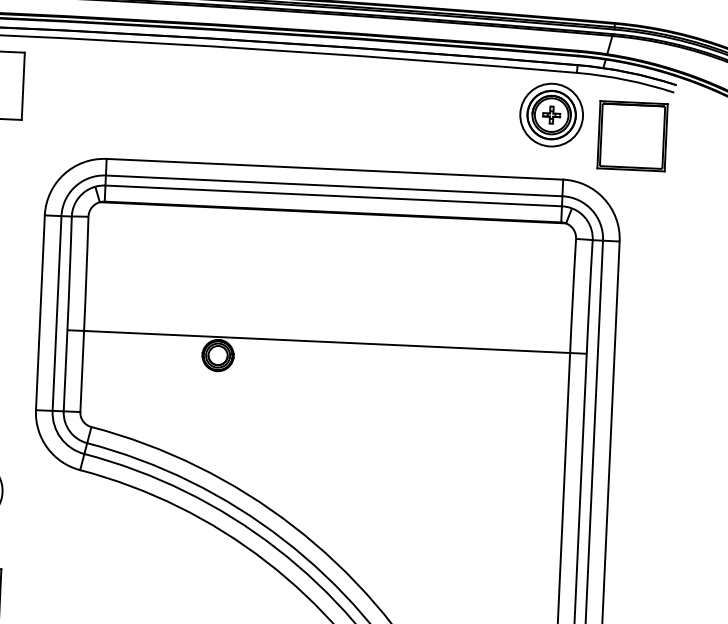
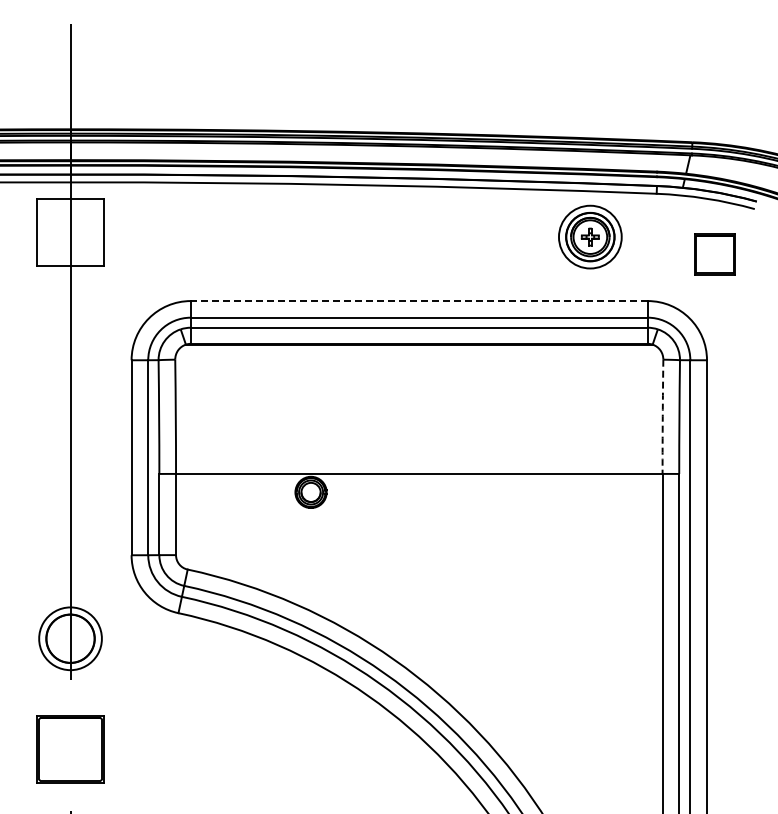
part: (551, 114) -> (590, 236), moved
part: (631, 136) -> (714, 254), size x0.6
line: (334, 169) -> (418, 301), solid -> dashed
arc: (572, 295) -> (662, 416), solid -> dashed

